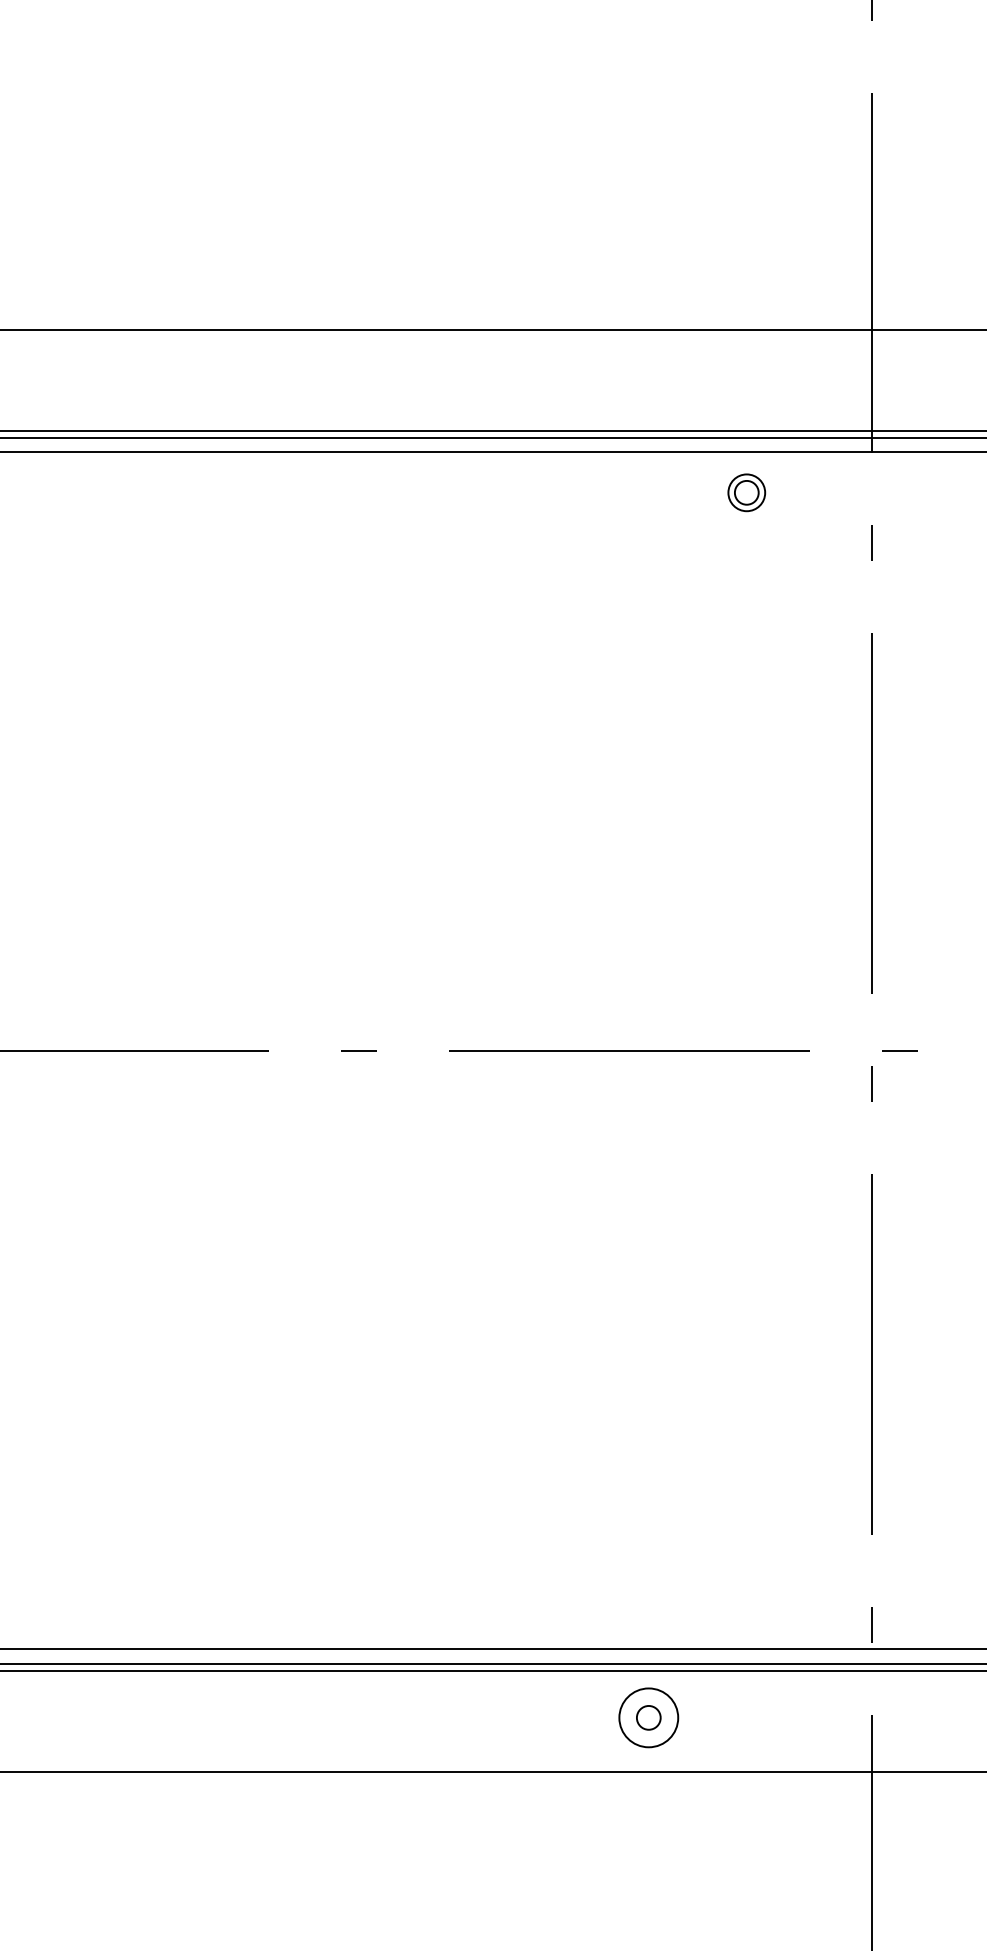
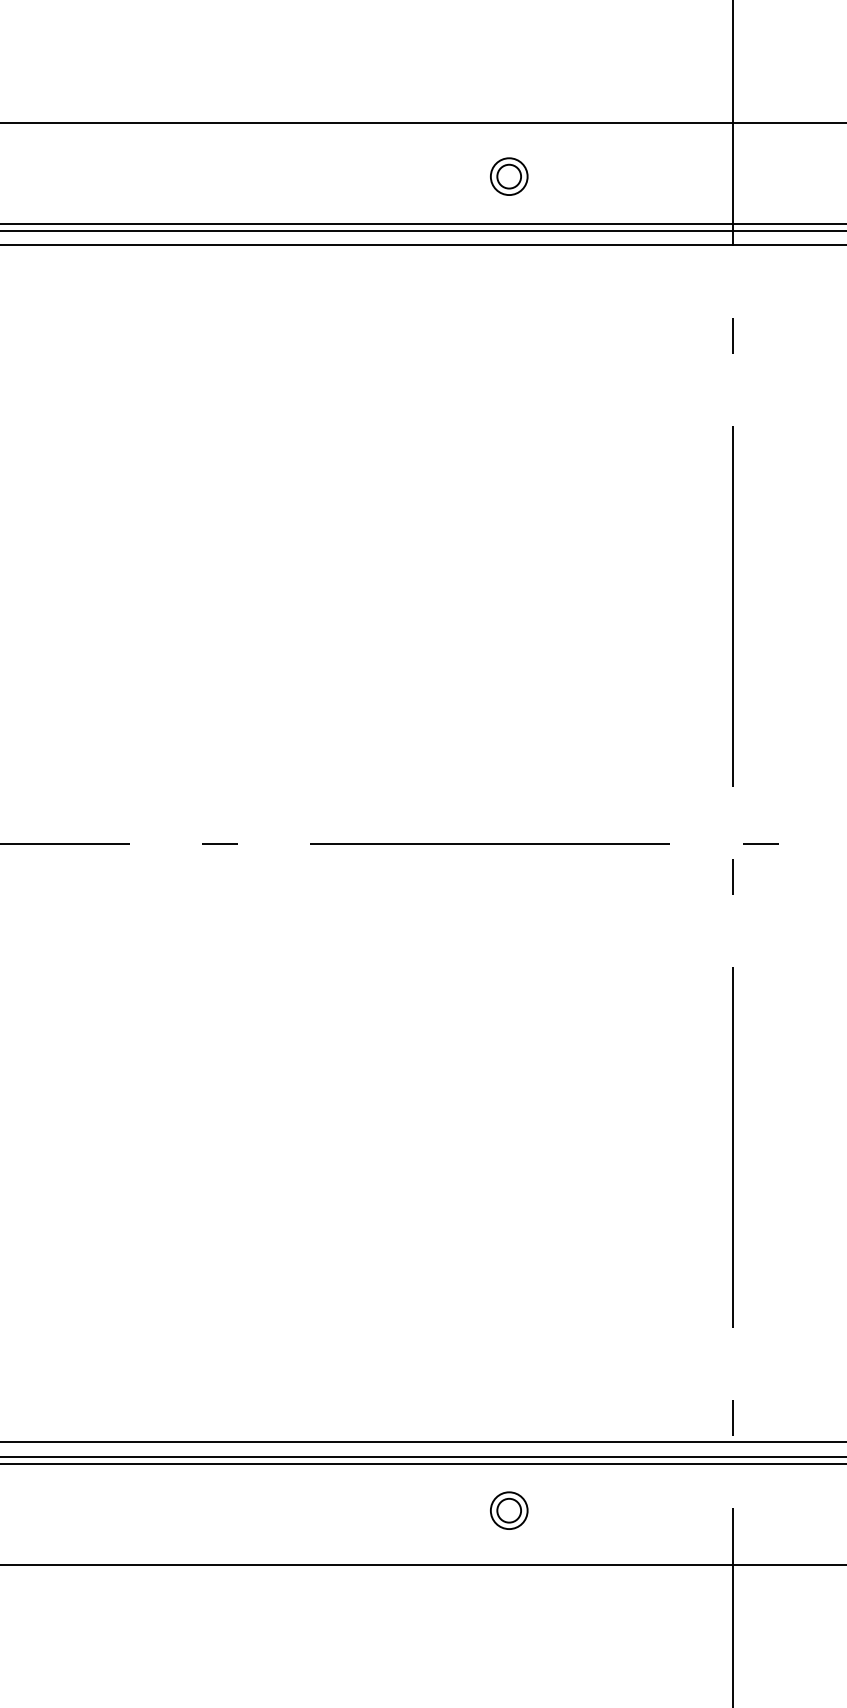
part: (746, 492) -> (508, 176), moved
circle: (648, 1717) -> (508, 1510), size x0.62

